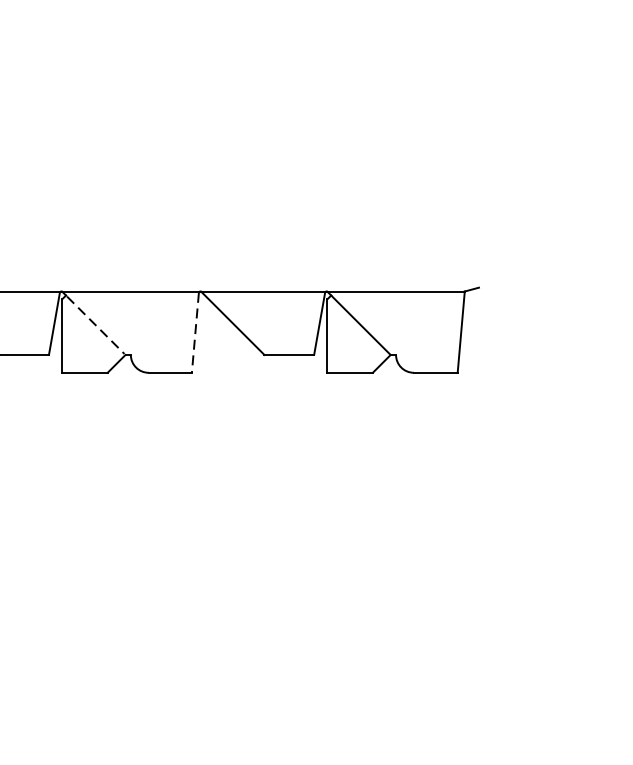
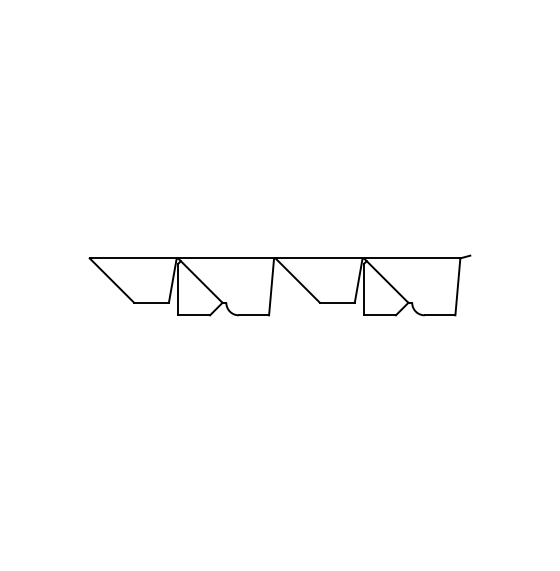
line: (96, 325) -> (202, 282), dashed -> solid
line: (195, 333) -> (271, 287), dashed -> solid

